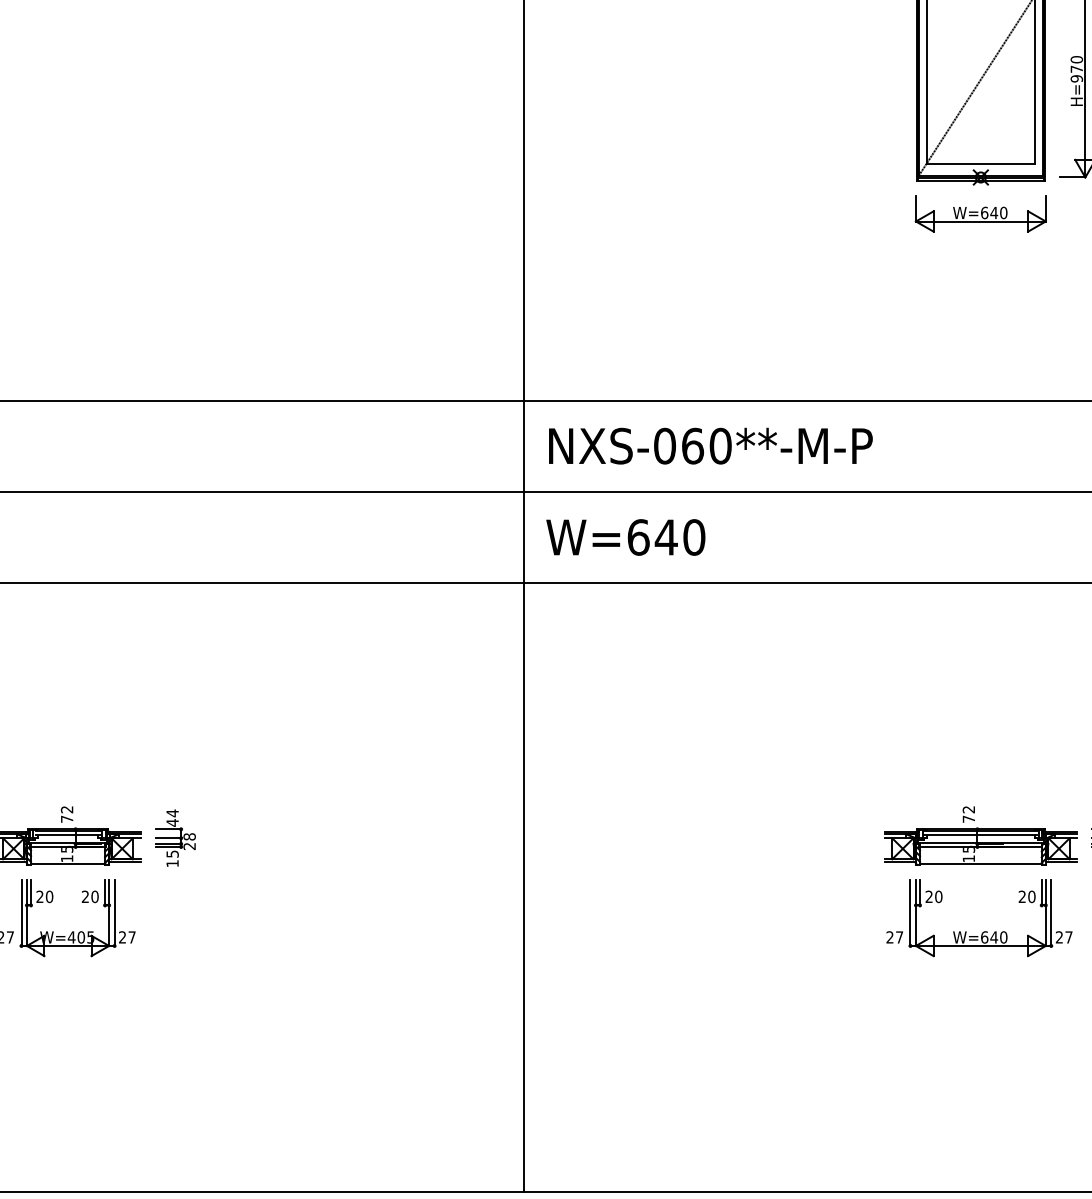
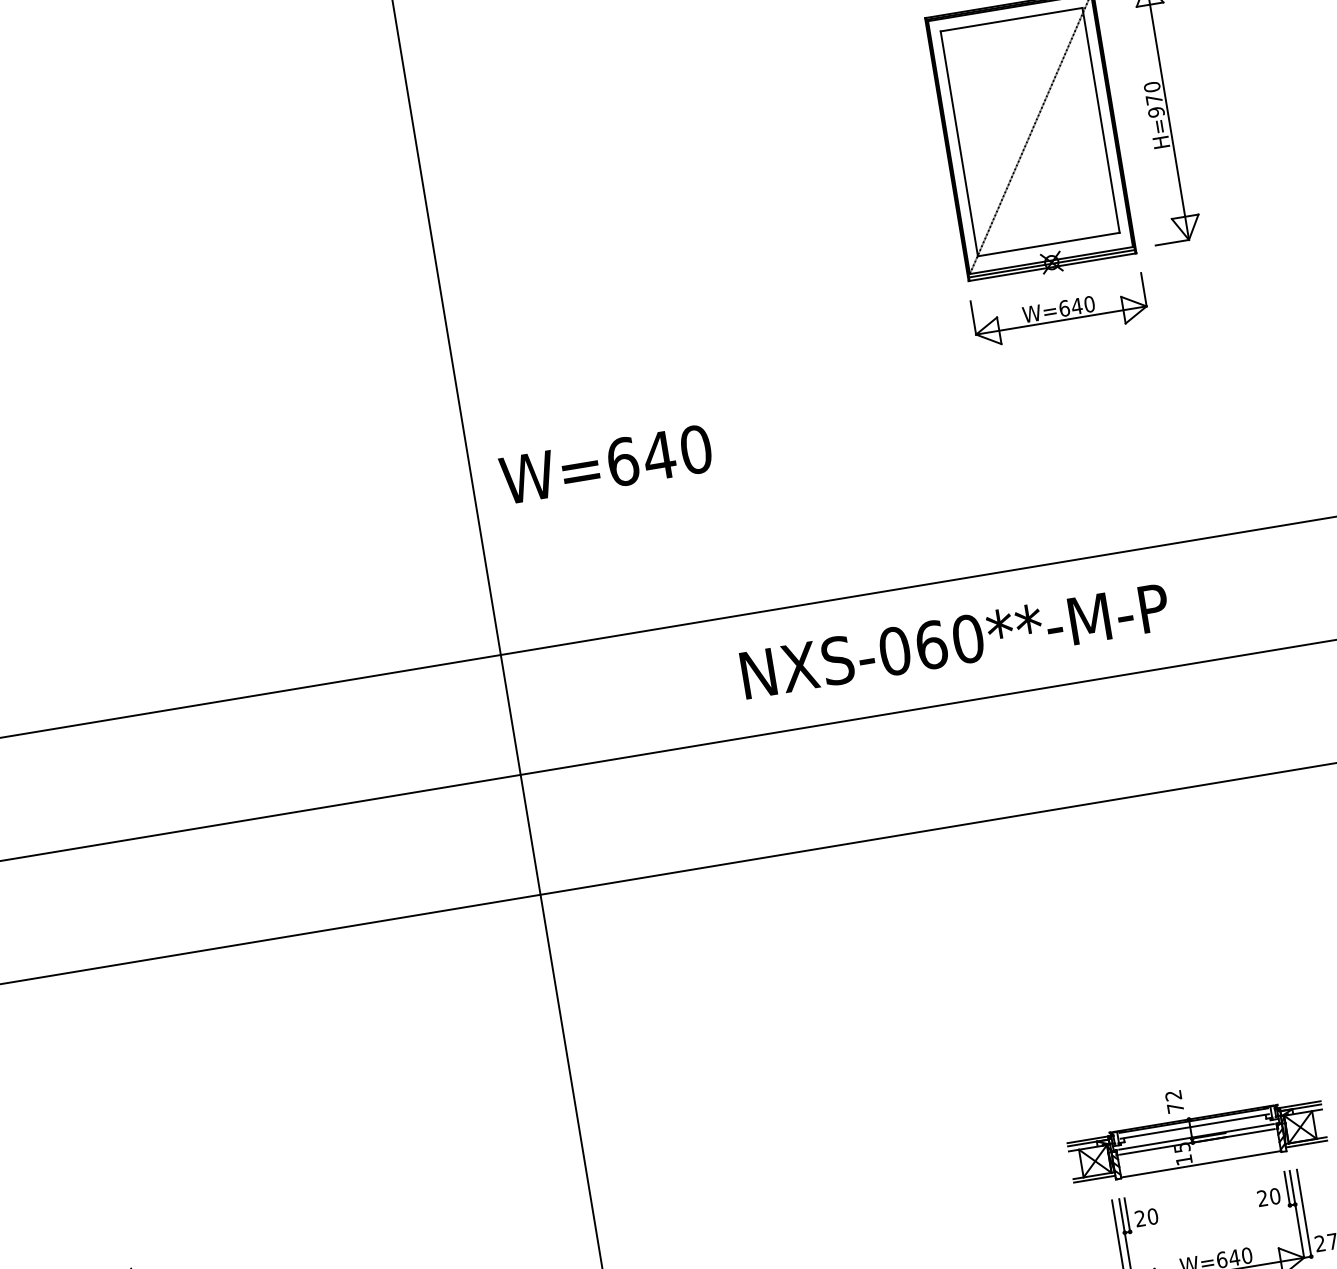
text: (710, 445) -> (954, 640), moved
text: (625, 537) -> (605, 464), moved

